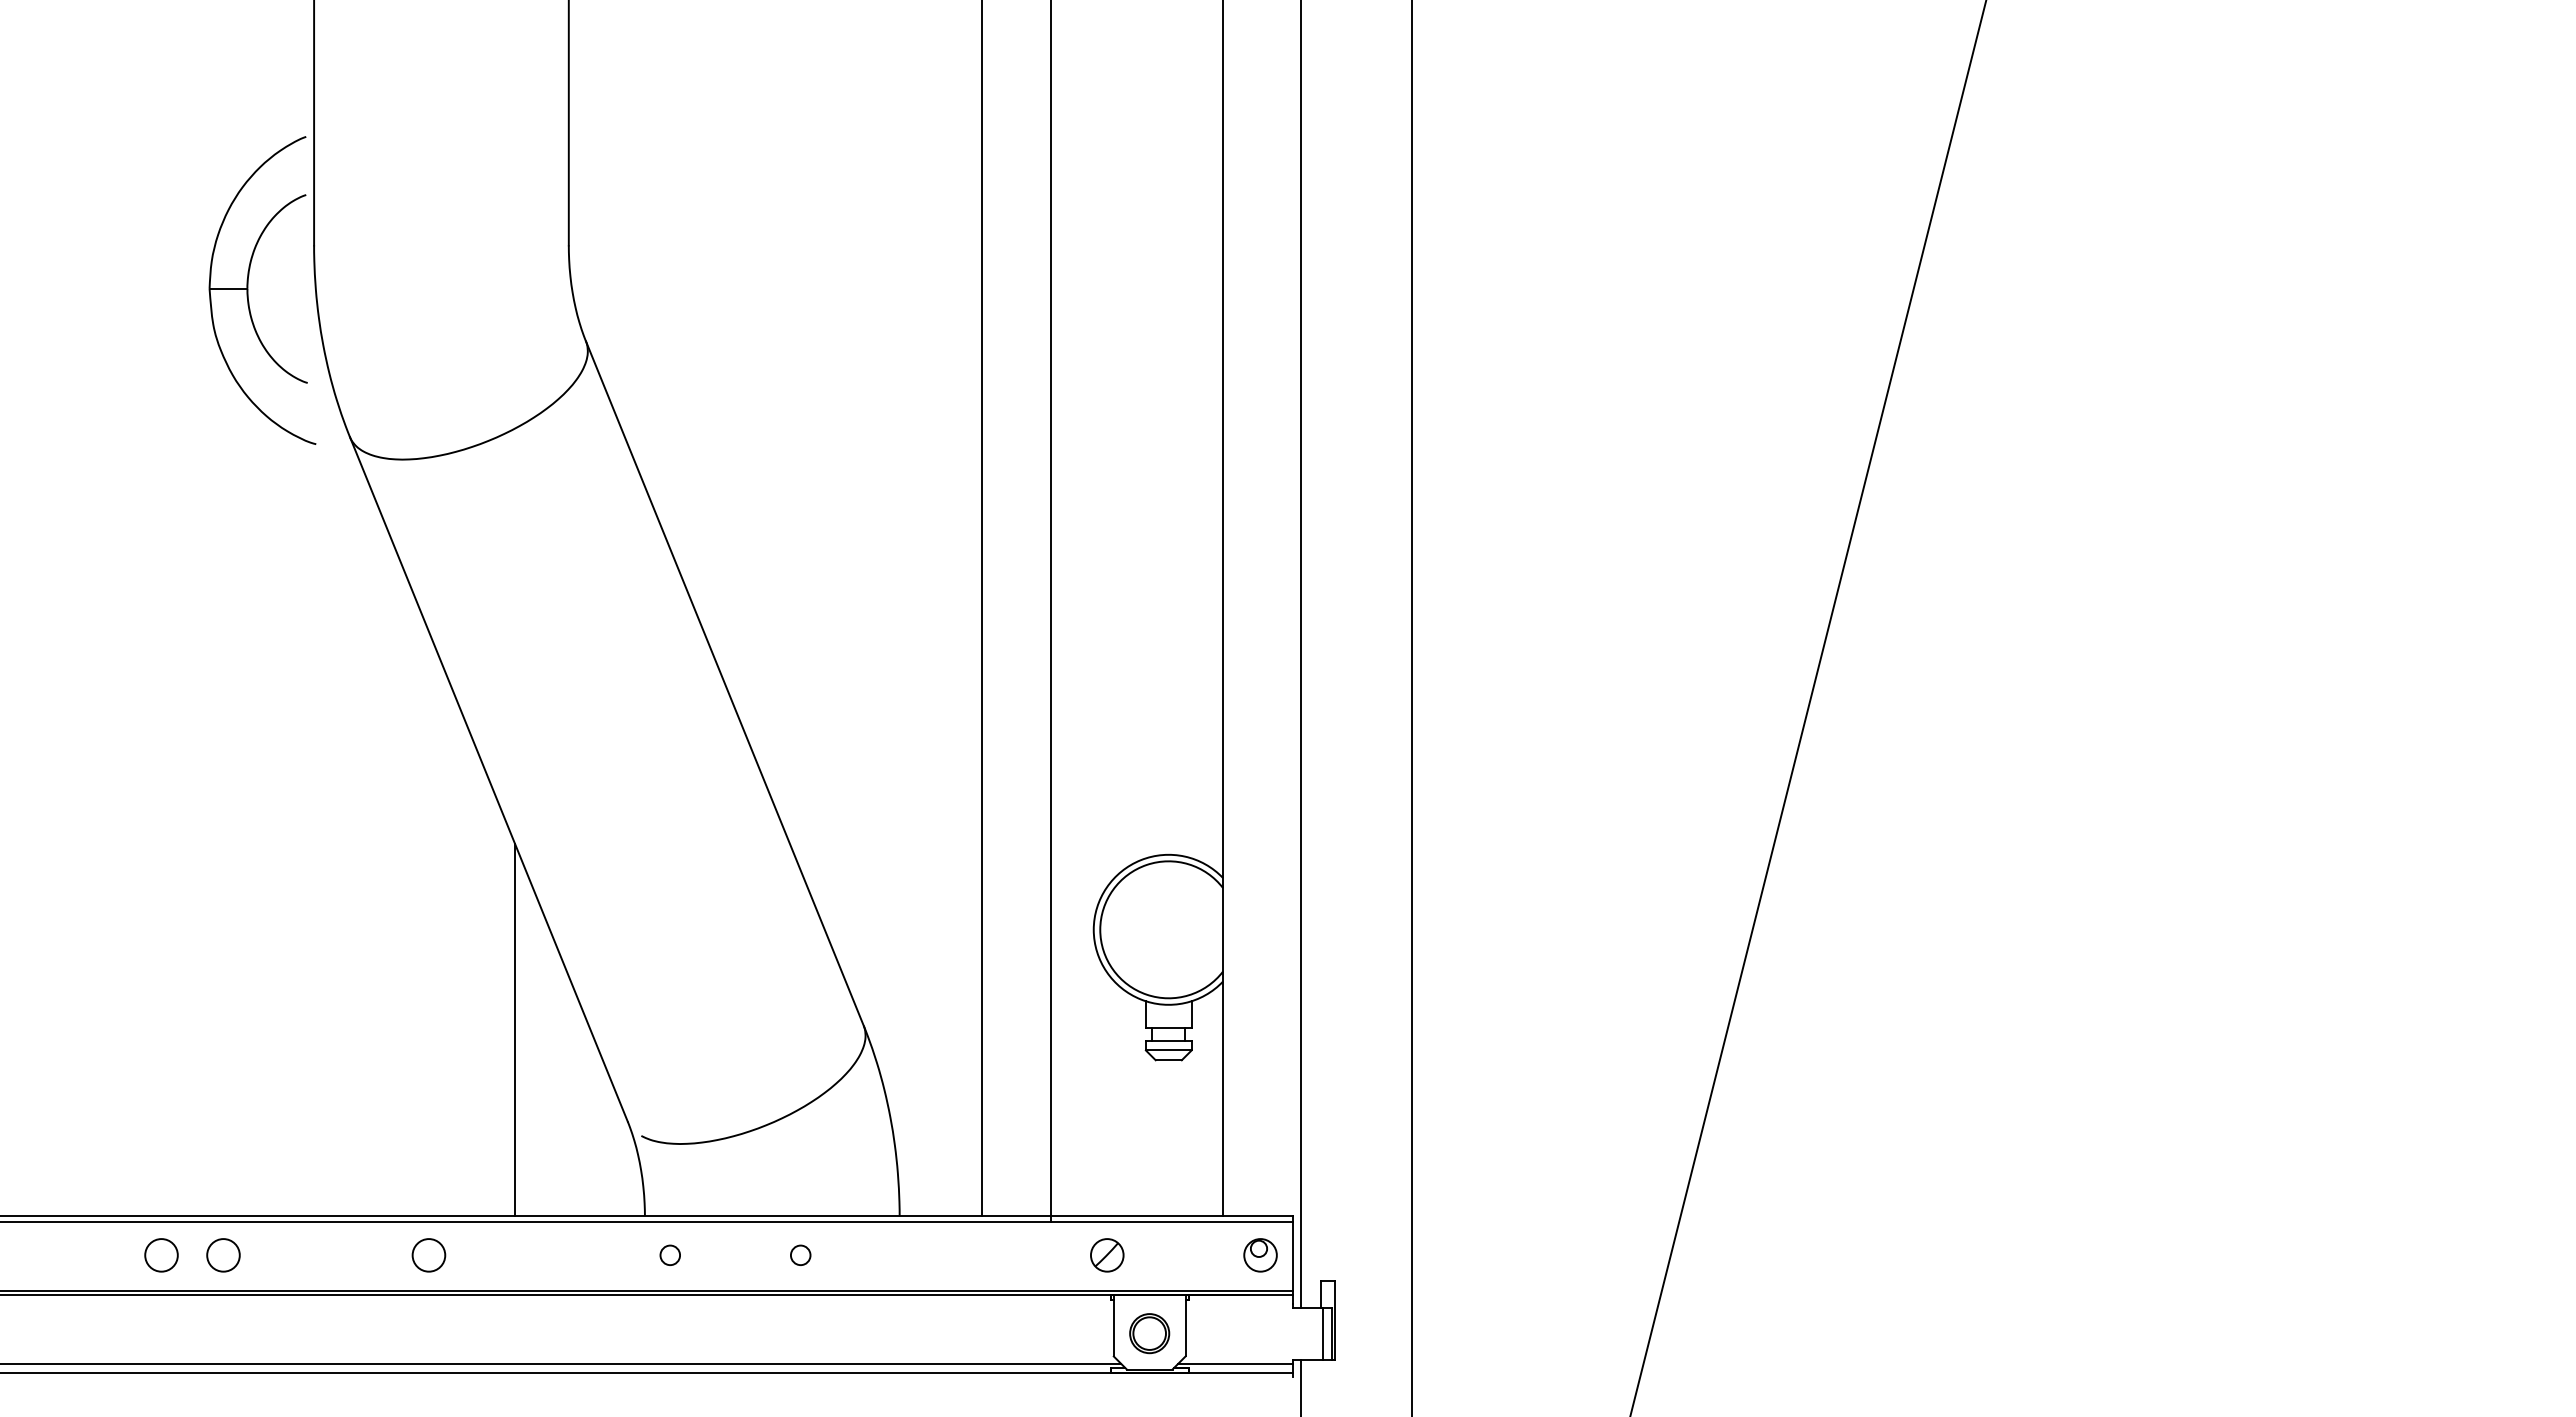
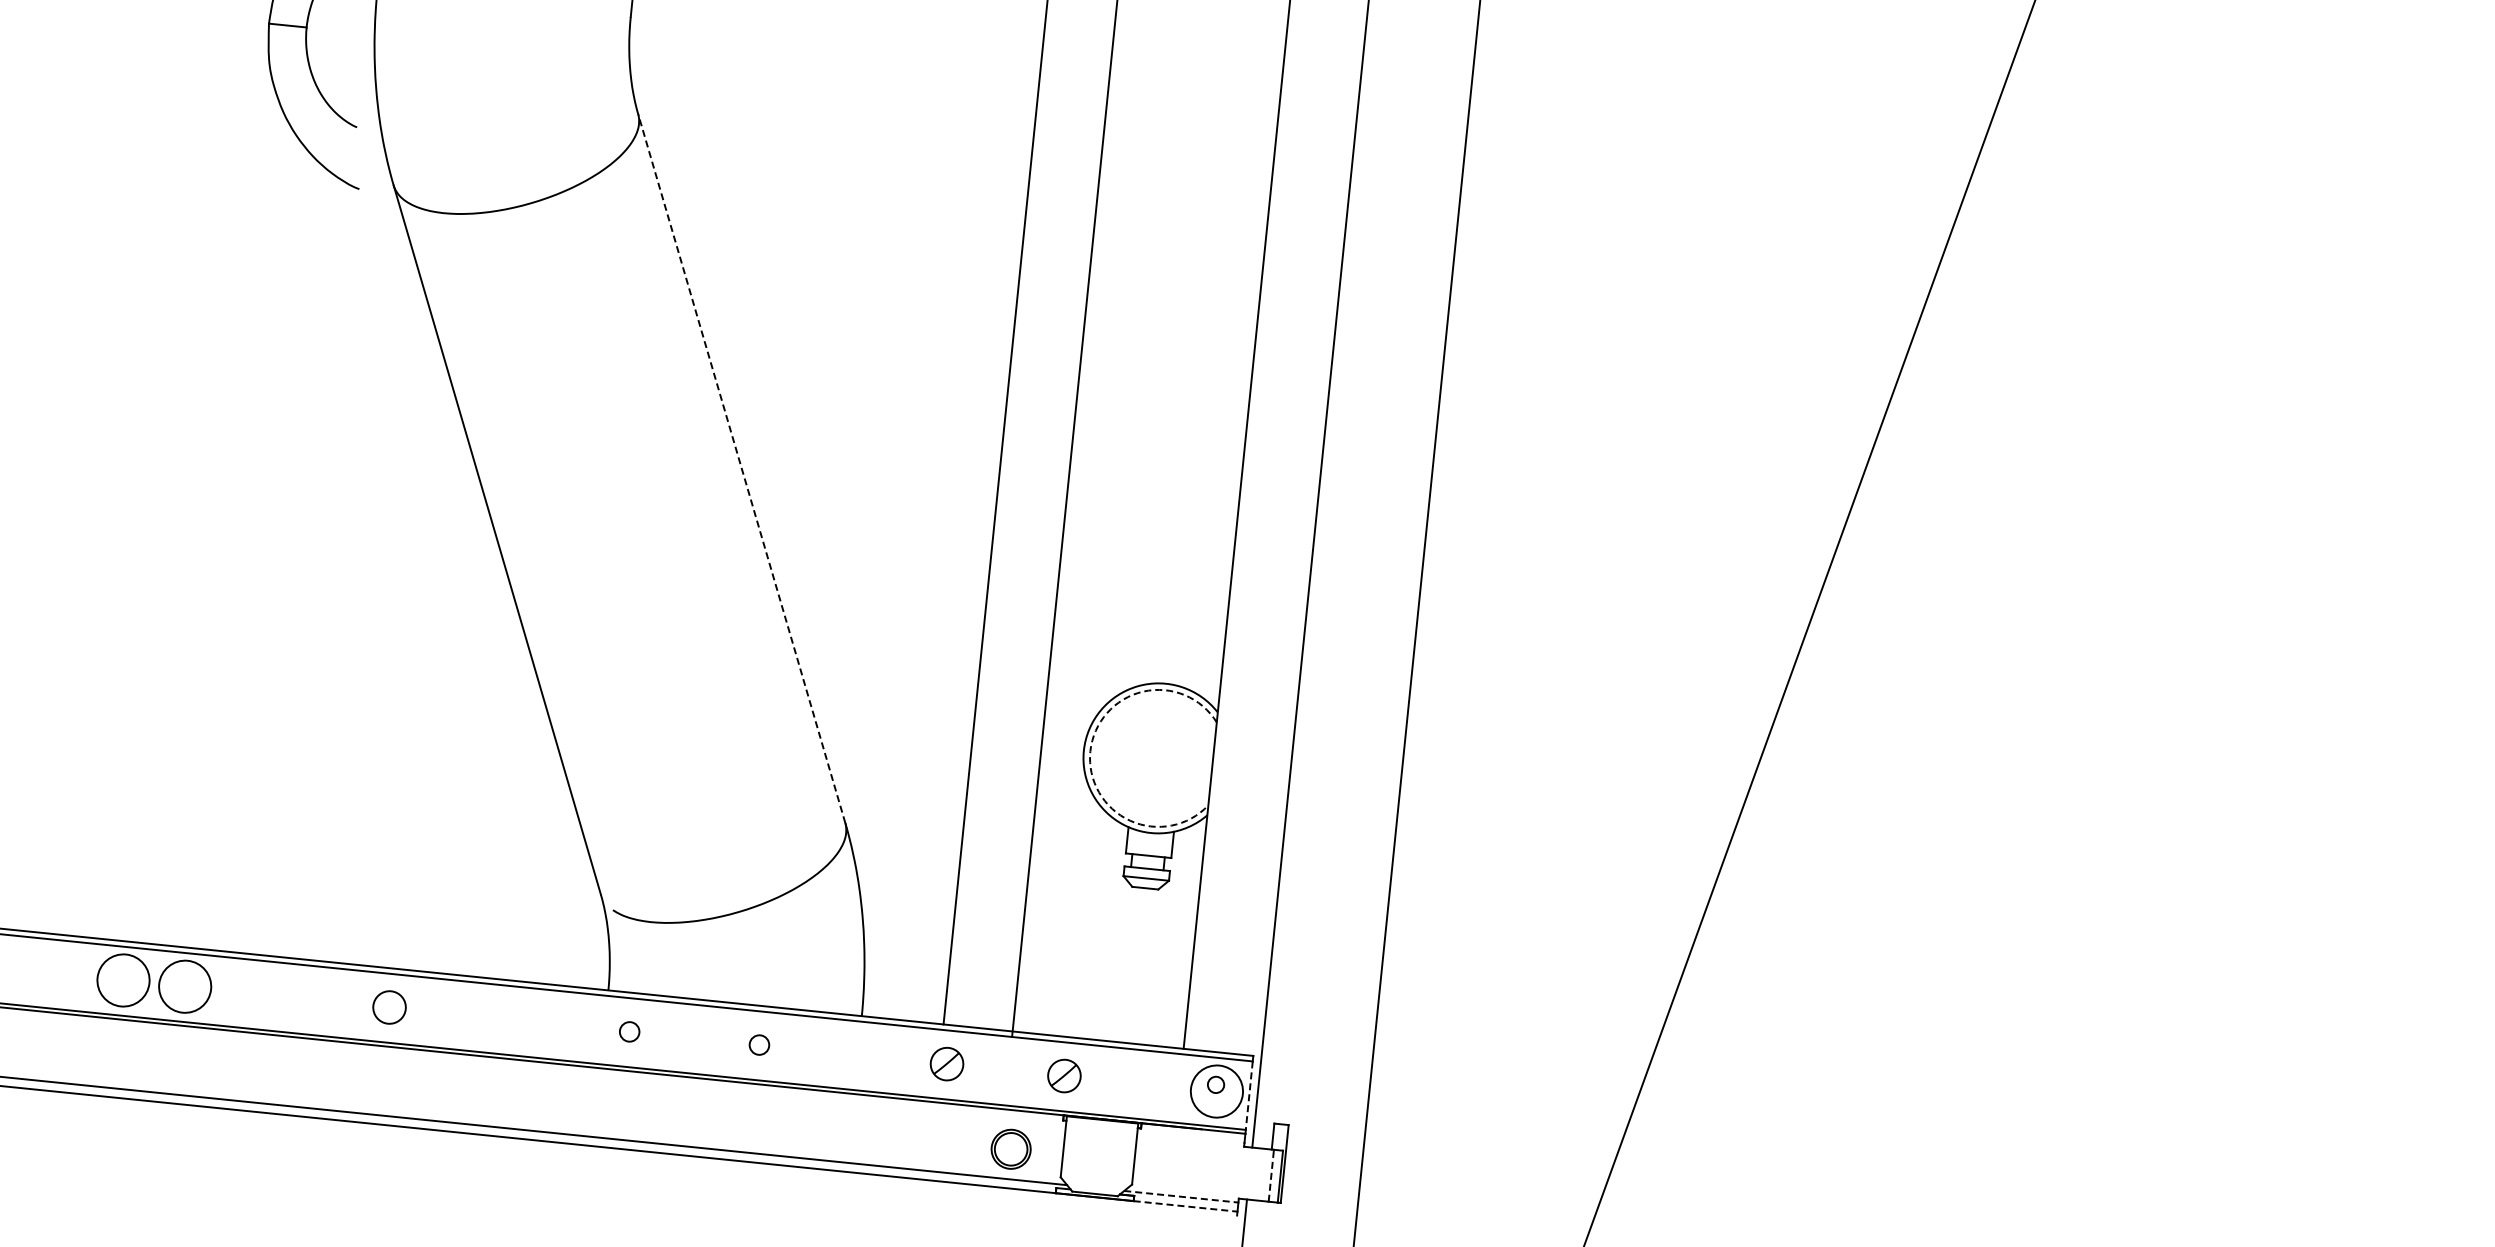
line: (724, 683) -> (741, 468), solid -> dashed
arc: (1100, 929) -> (1090, 751), solid -> dashed
line: (515, 1029) -> (498, 791), removed
circle: (161, 1255) -> (123, 980), size x1.6
circle: (223, 1255) -> (185, 986), size x1.6
part: (989, 1255) -> (947, 1064), added
circle: (1260, 1255) -> (1216, 1091), size x1.6
line: (1293, 1256) -> (1249, 1096), solid -> dashed
part: (1149, 1333) -> (1010, 1149), moved
line: (1323, 1333) -> (1271, 1175), solid -> dashed
line: (1236, 1363) -> (1182, 1196), solid -> dashed
line: (1241, 1372) -> (1186, 1206), solid -> dashed

